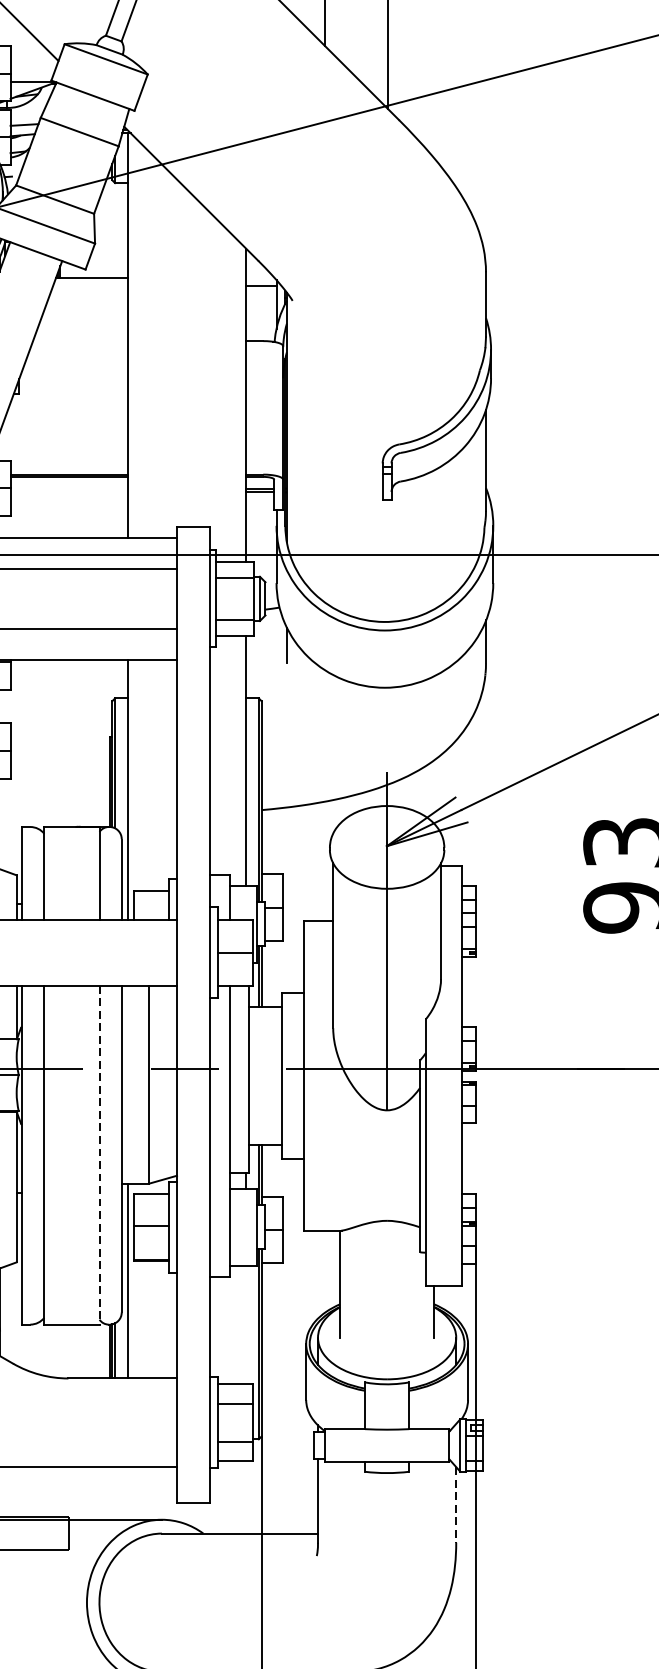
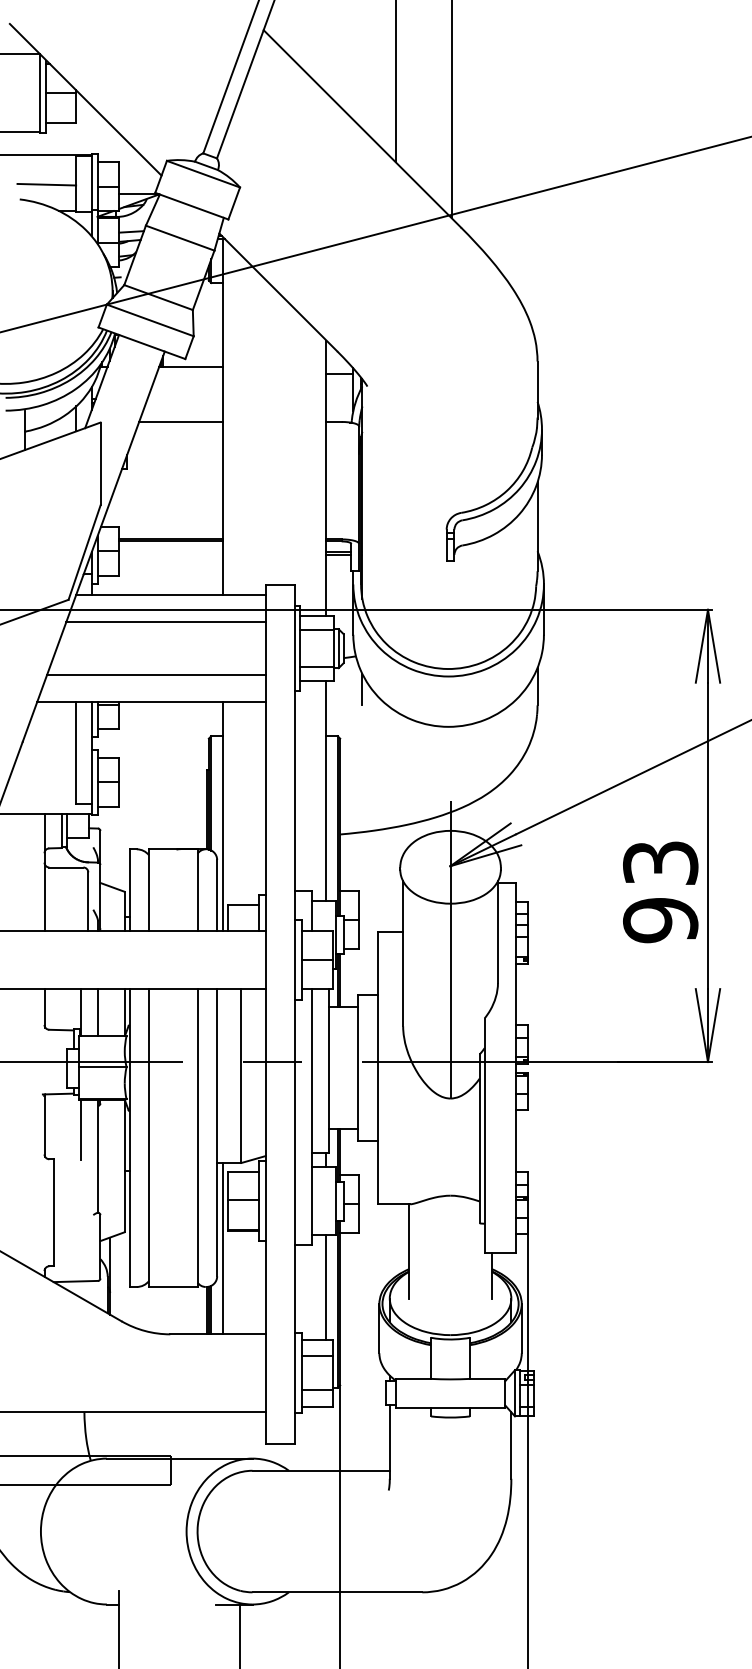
line: (80, 340) -> (180, 421), added
line: (99, 1155) -> (197, 1138), dashed -> solid
line: (246, 1325) -> (326, 1287), added
line: (456, 1505) -> (511, 1446), dashed -> solid

